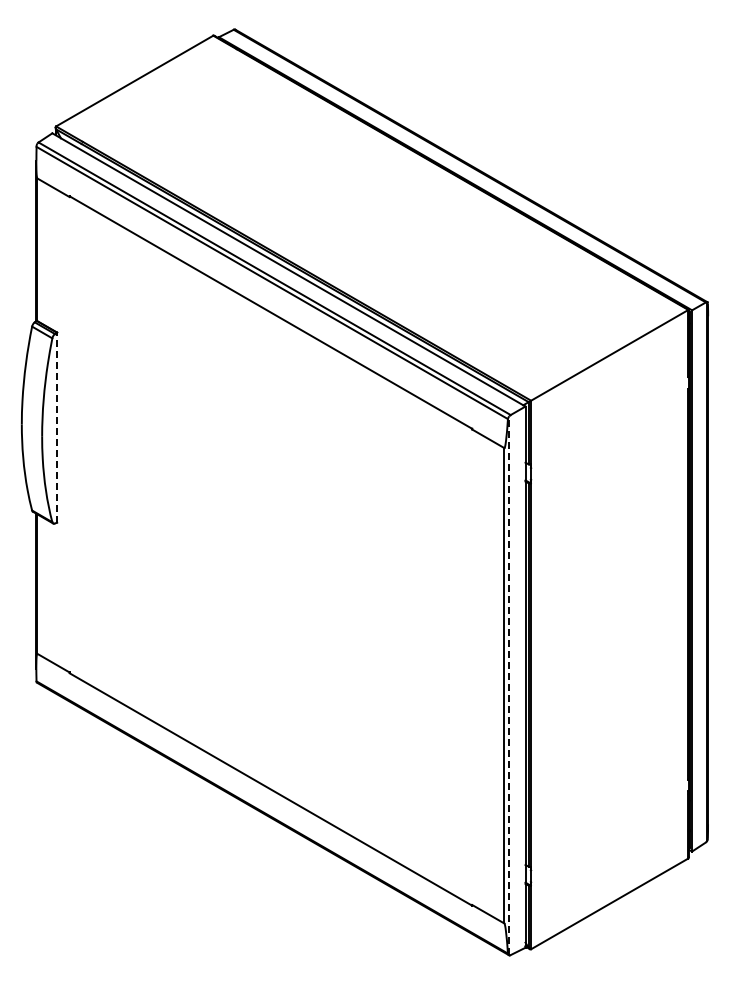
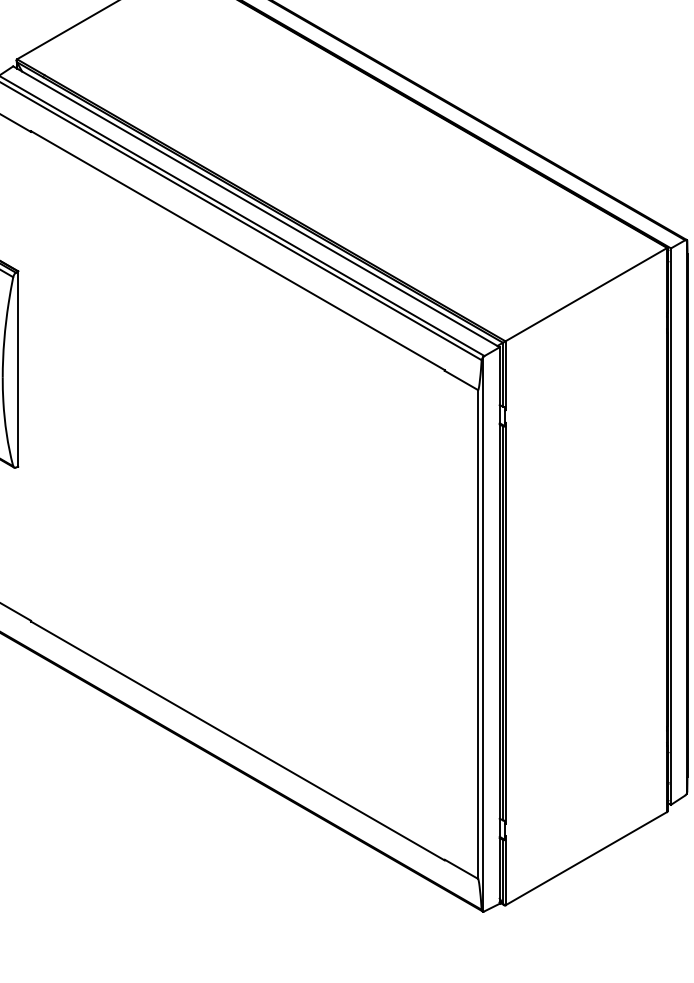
line: (57, 427) -> (18, 368), dashed -> solid
line: (509, 685) -> (483, 634), dashed -> solid

